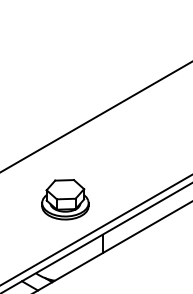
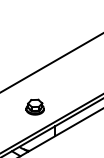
part: (63, 198) -> (34, 106), size x0.7

